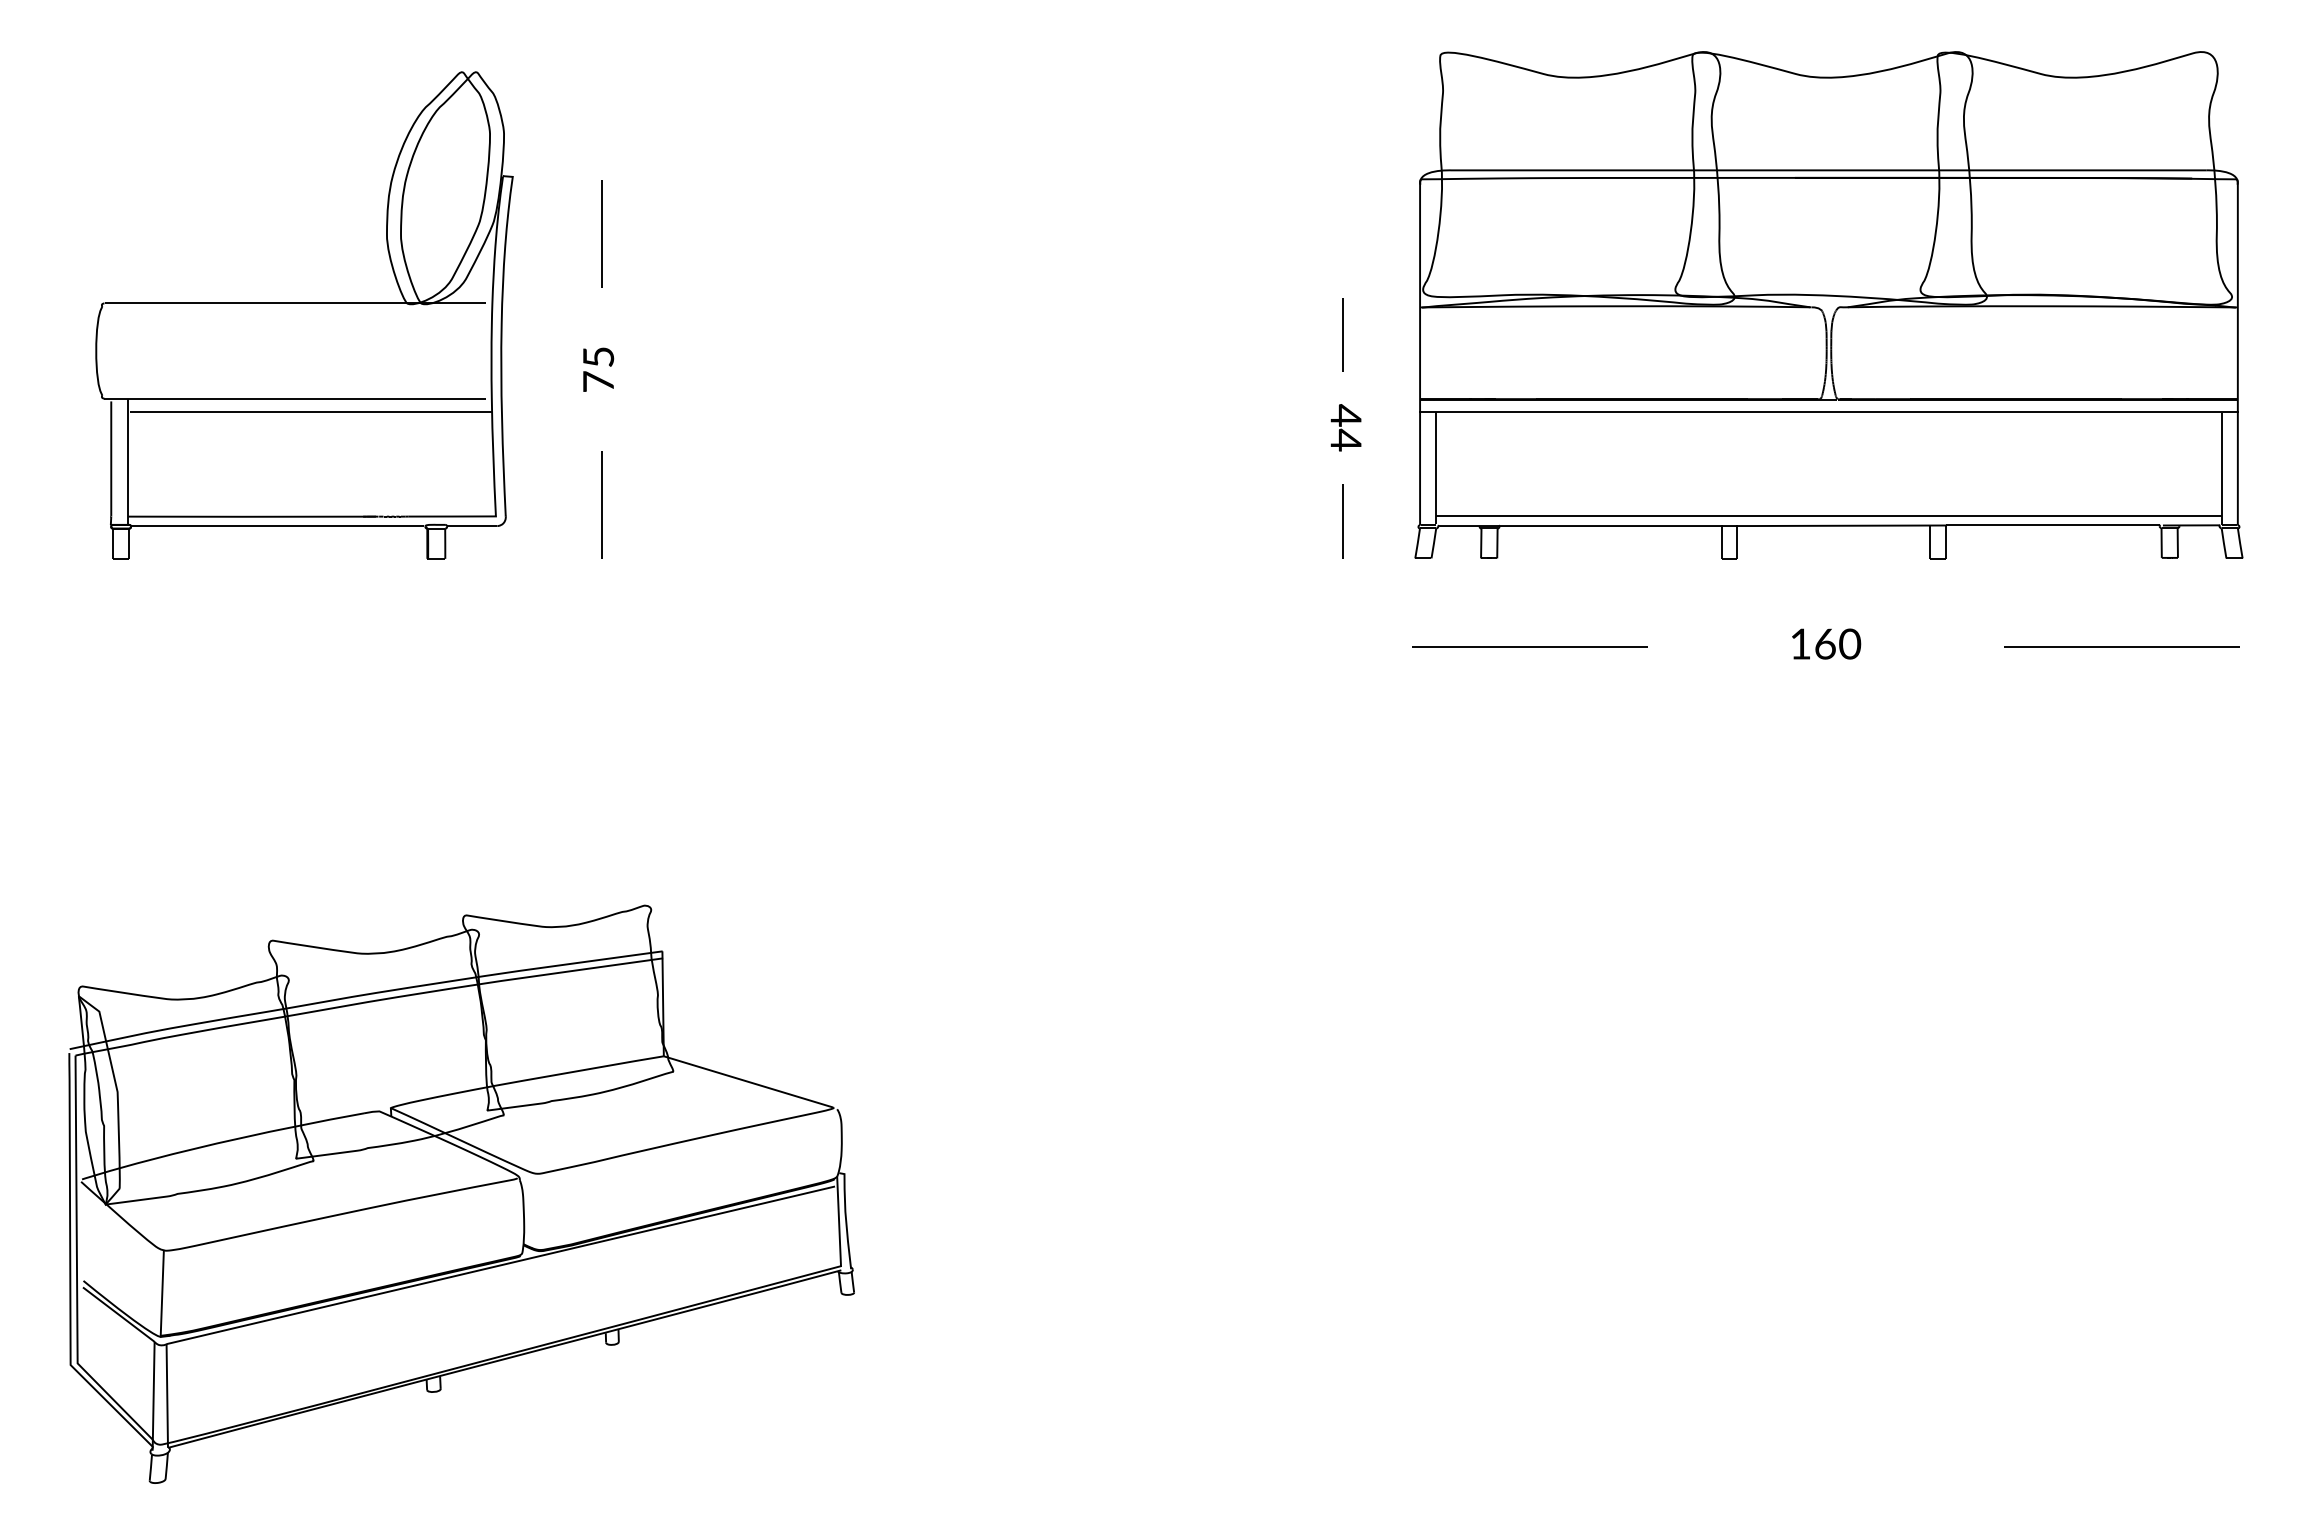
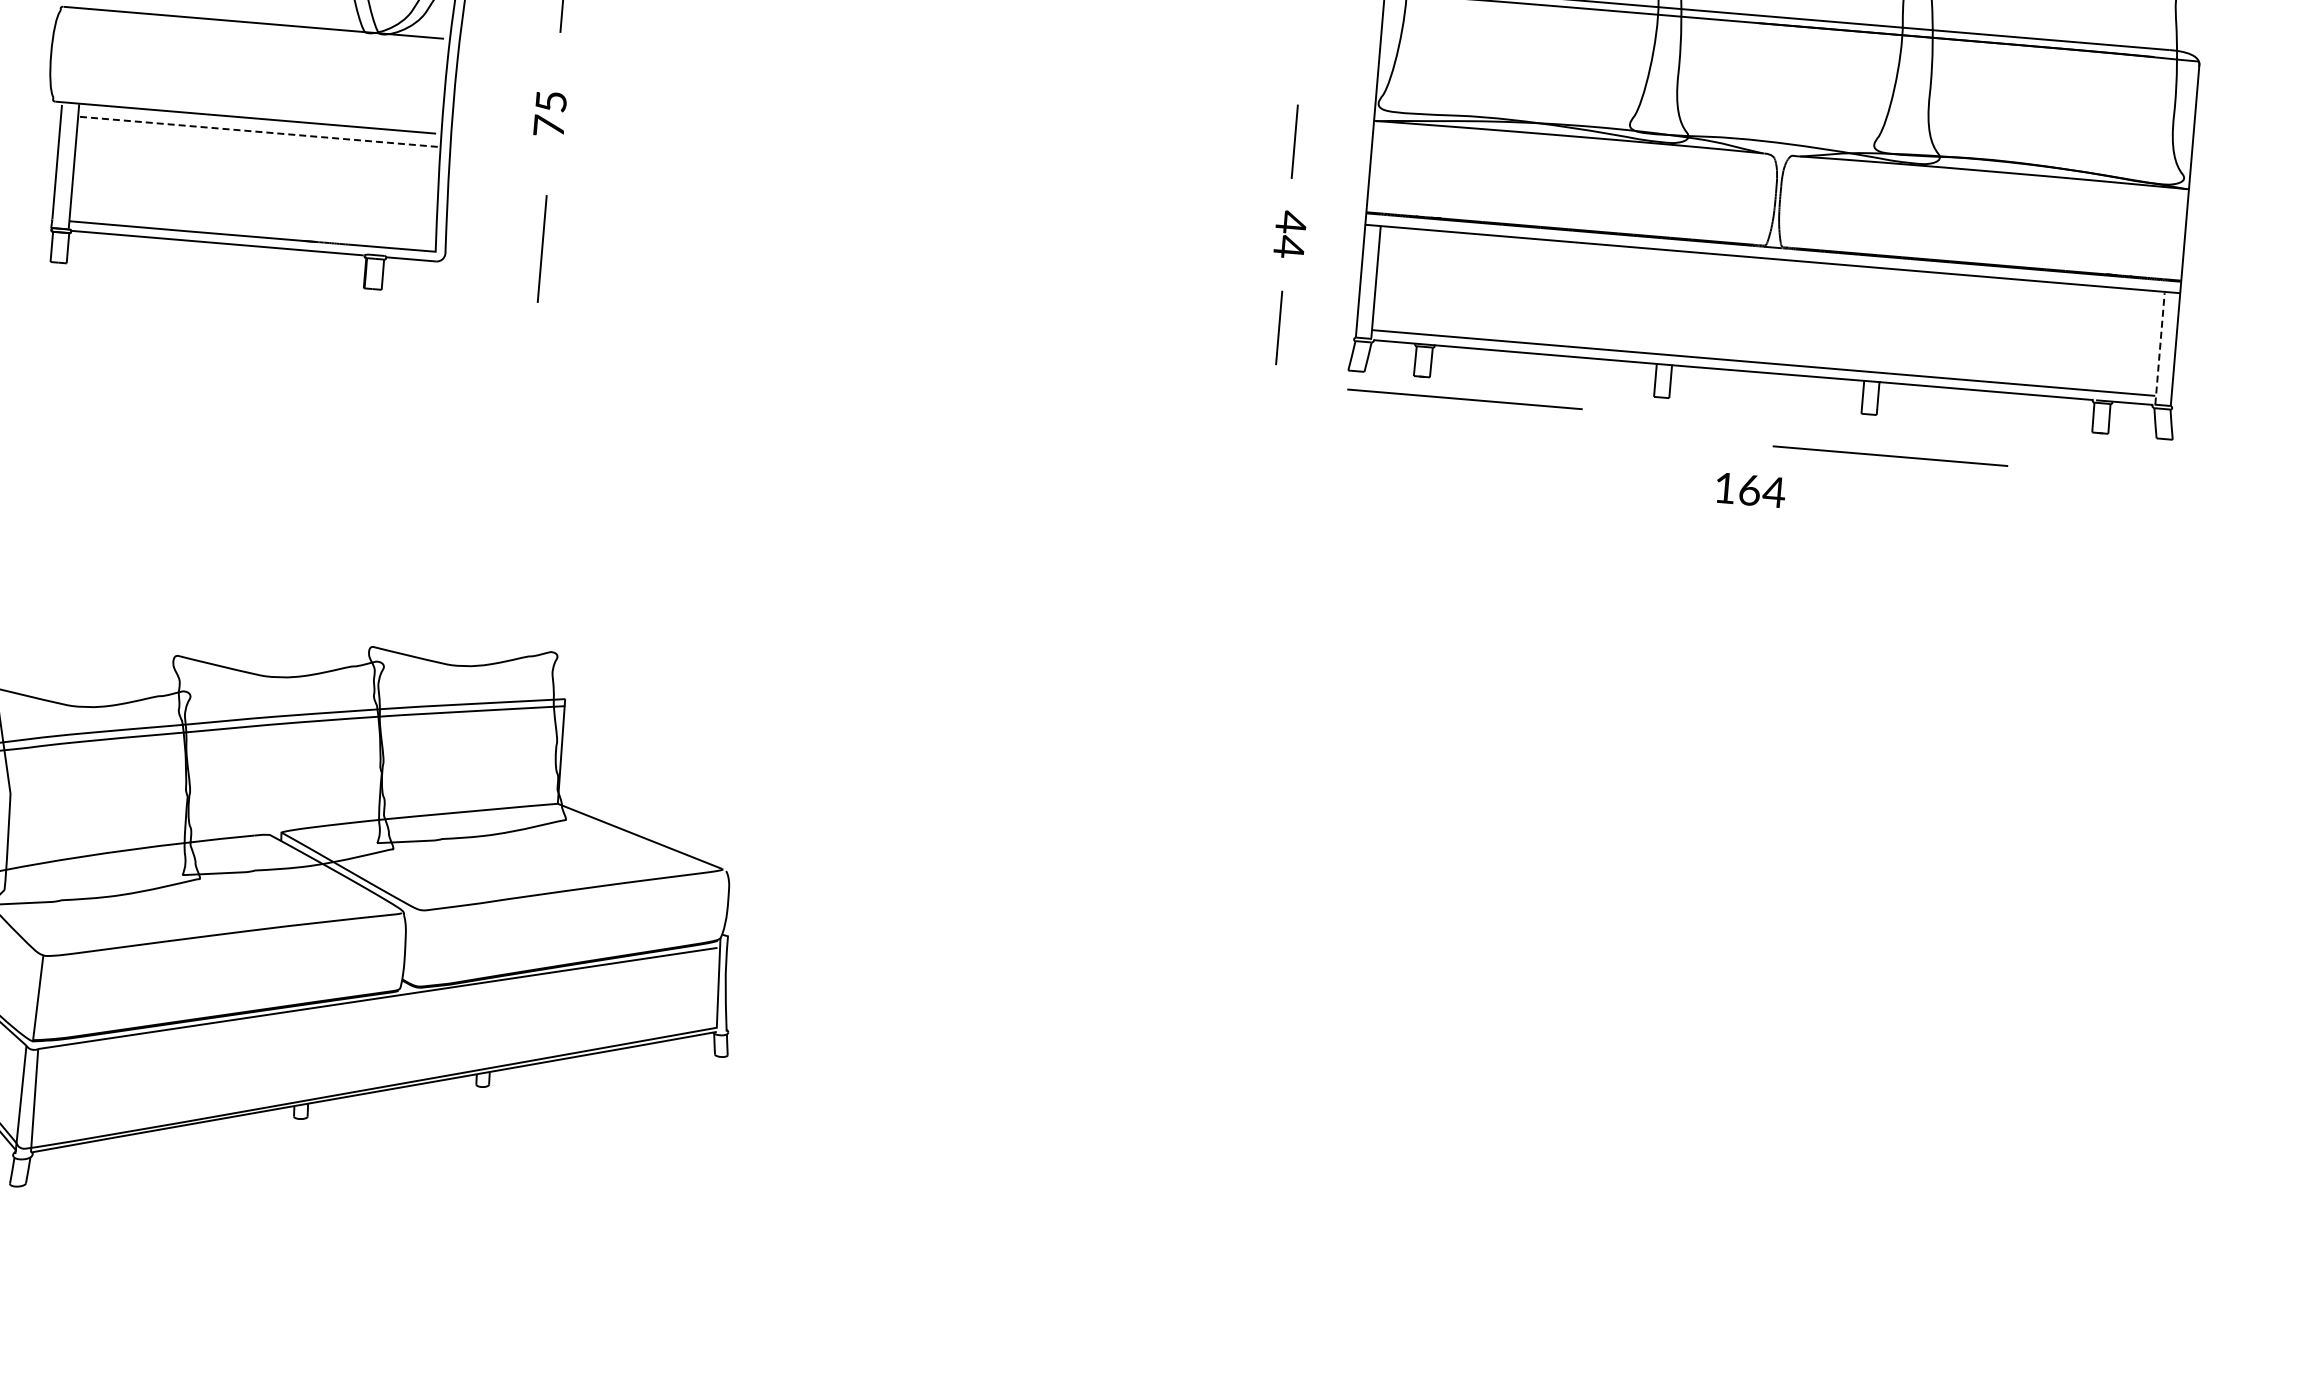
line: (311, 411) -> (260, 131), solid -> dashed
line: (2222, 468) -> (2160, 348), solid -> dashed
text: (1849, 643) -> (1773, 491), 160 -> 164
line: (1529, 646) -> (1464, 398), moved
line: (2121, 646) -> (1890, 455), moved

